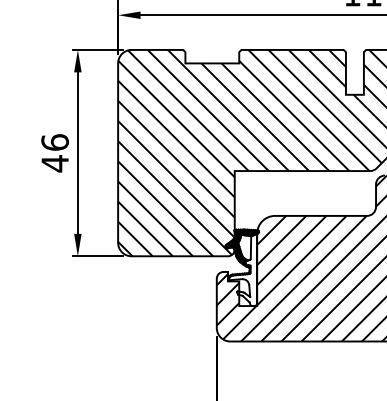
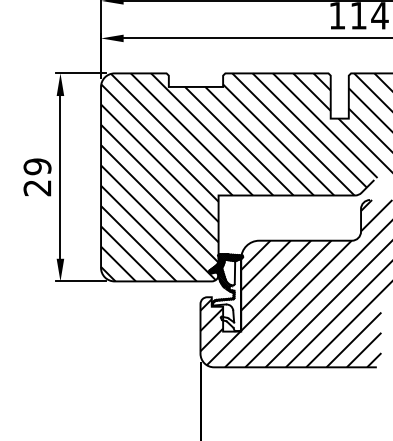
text: (55, 153) -> (37, 177), 46 -> 29

